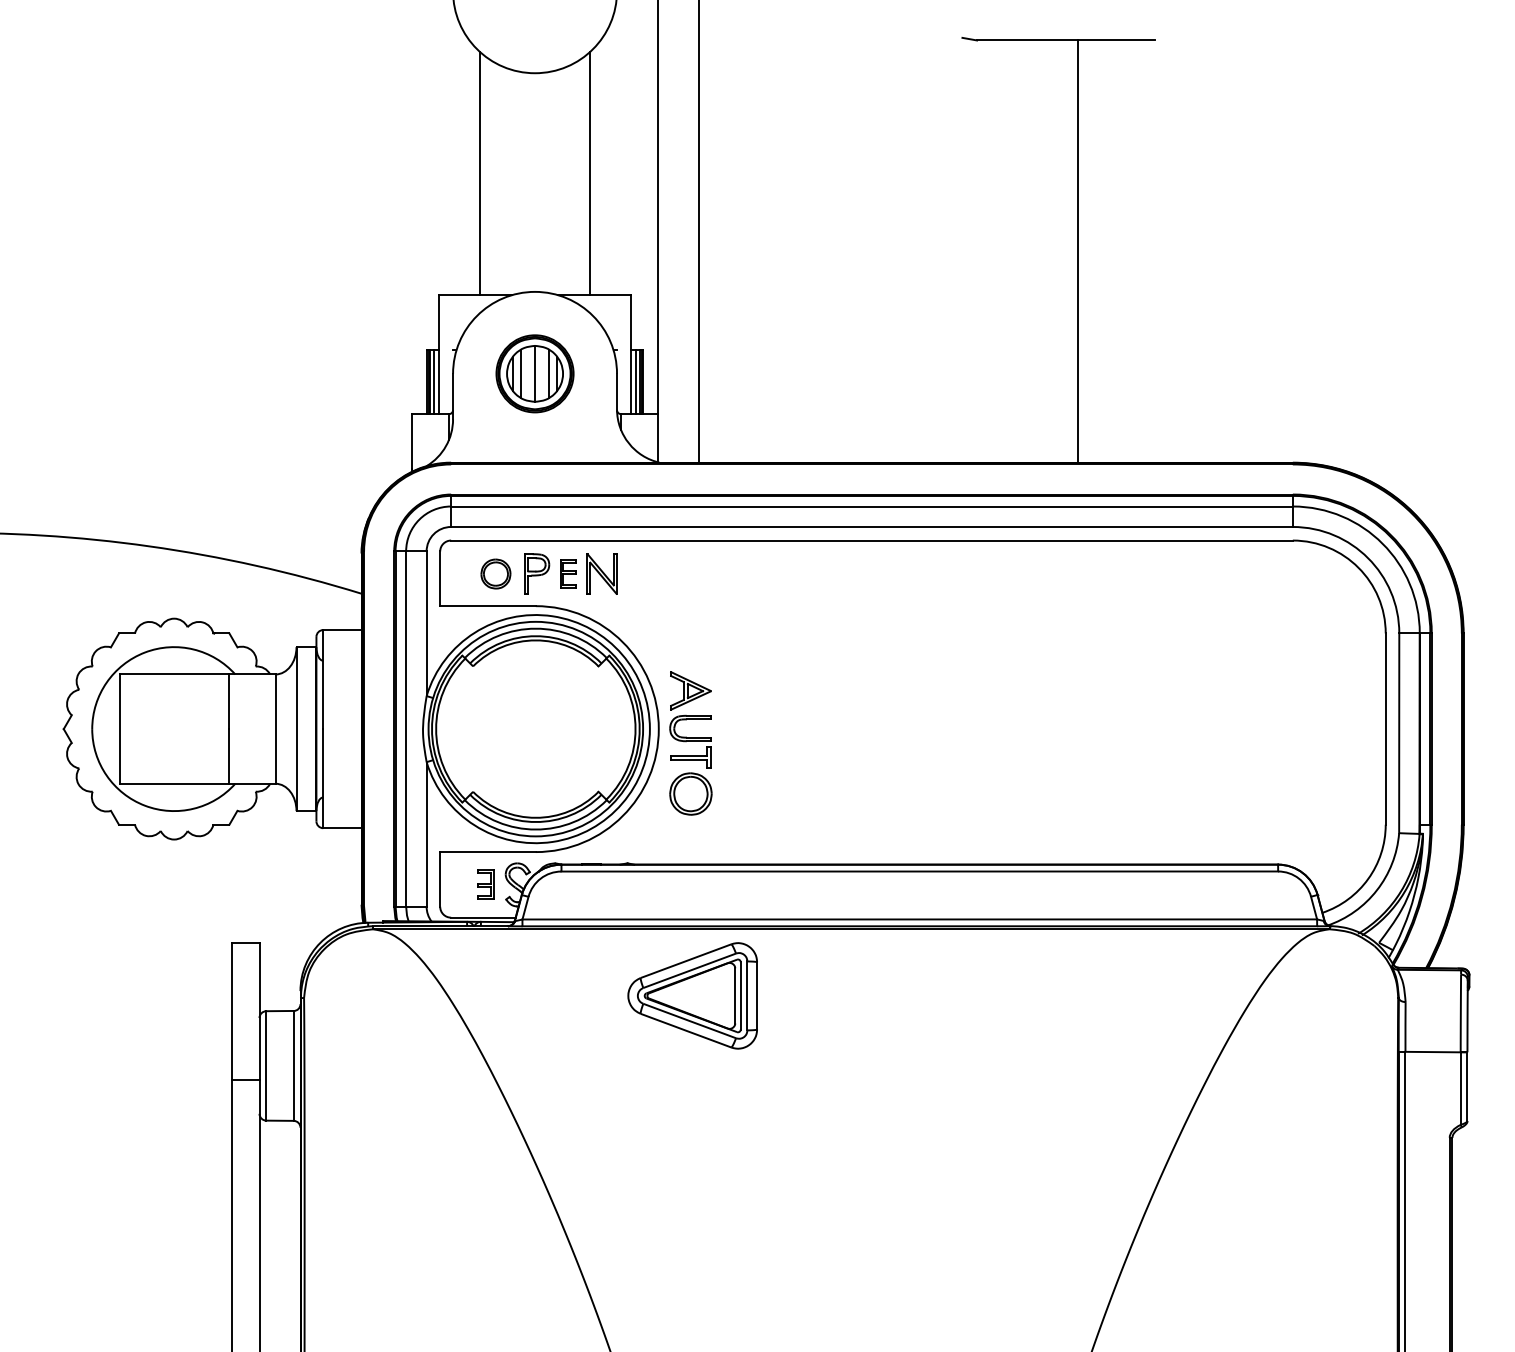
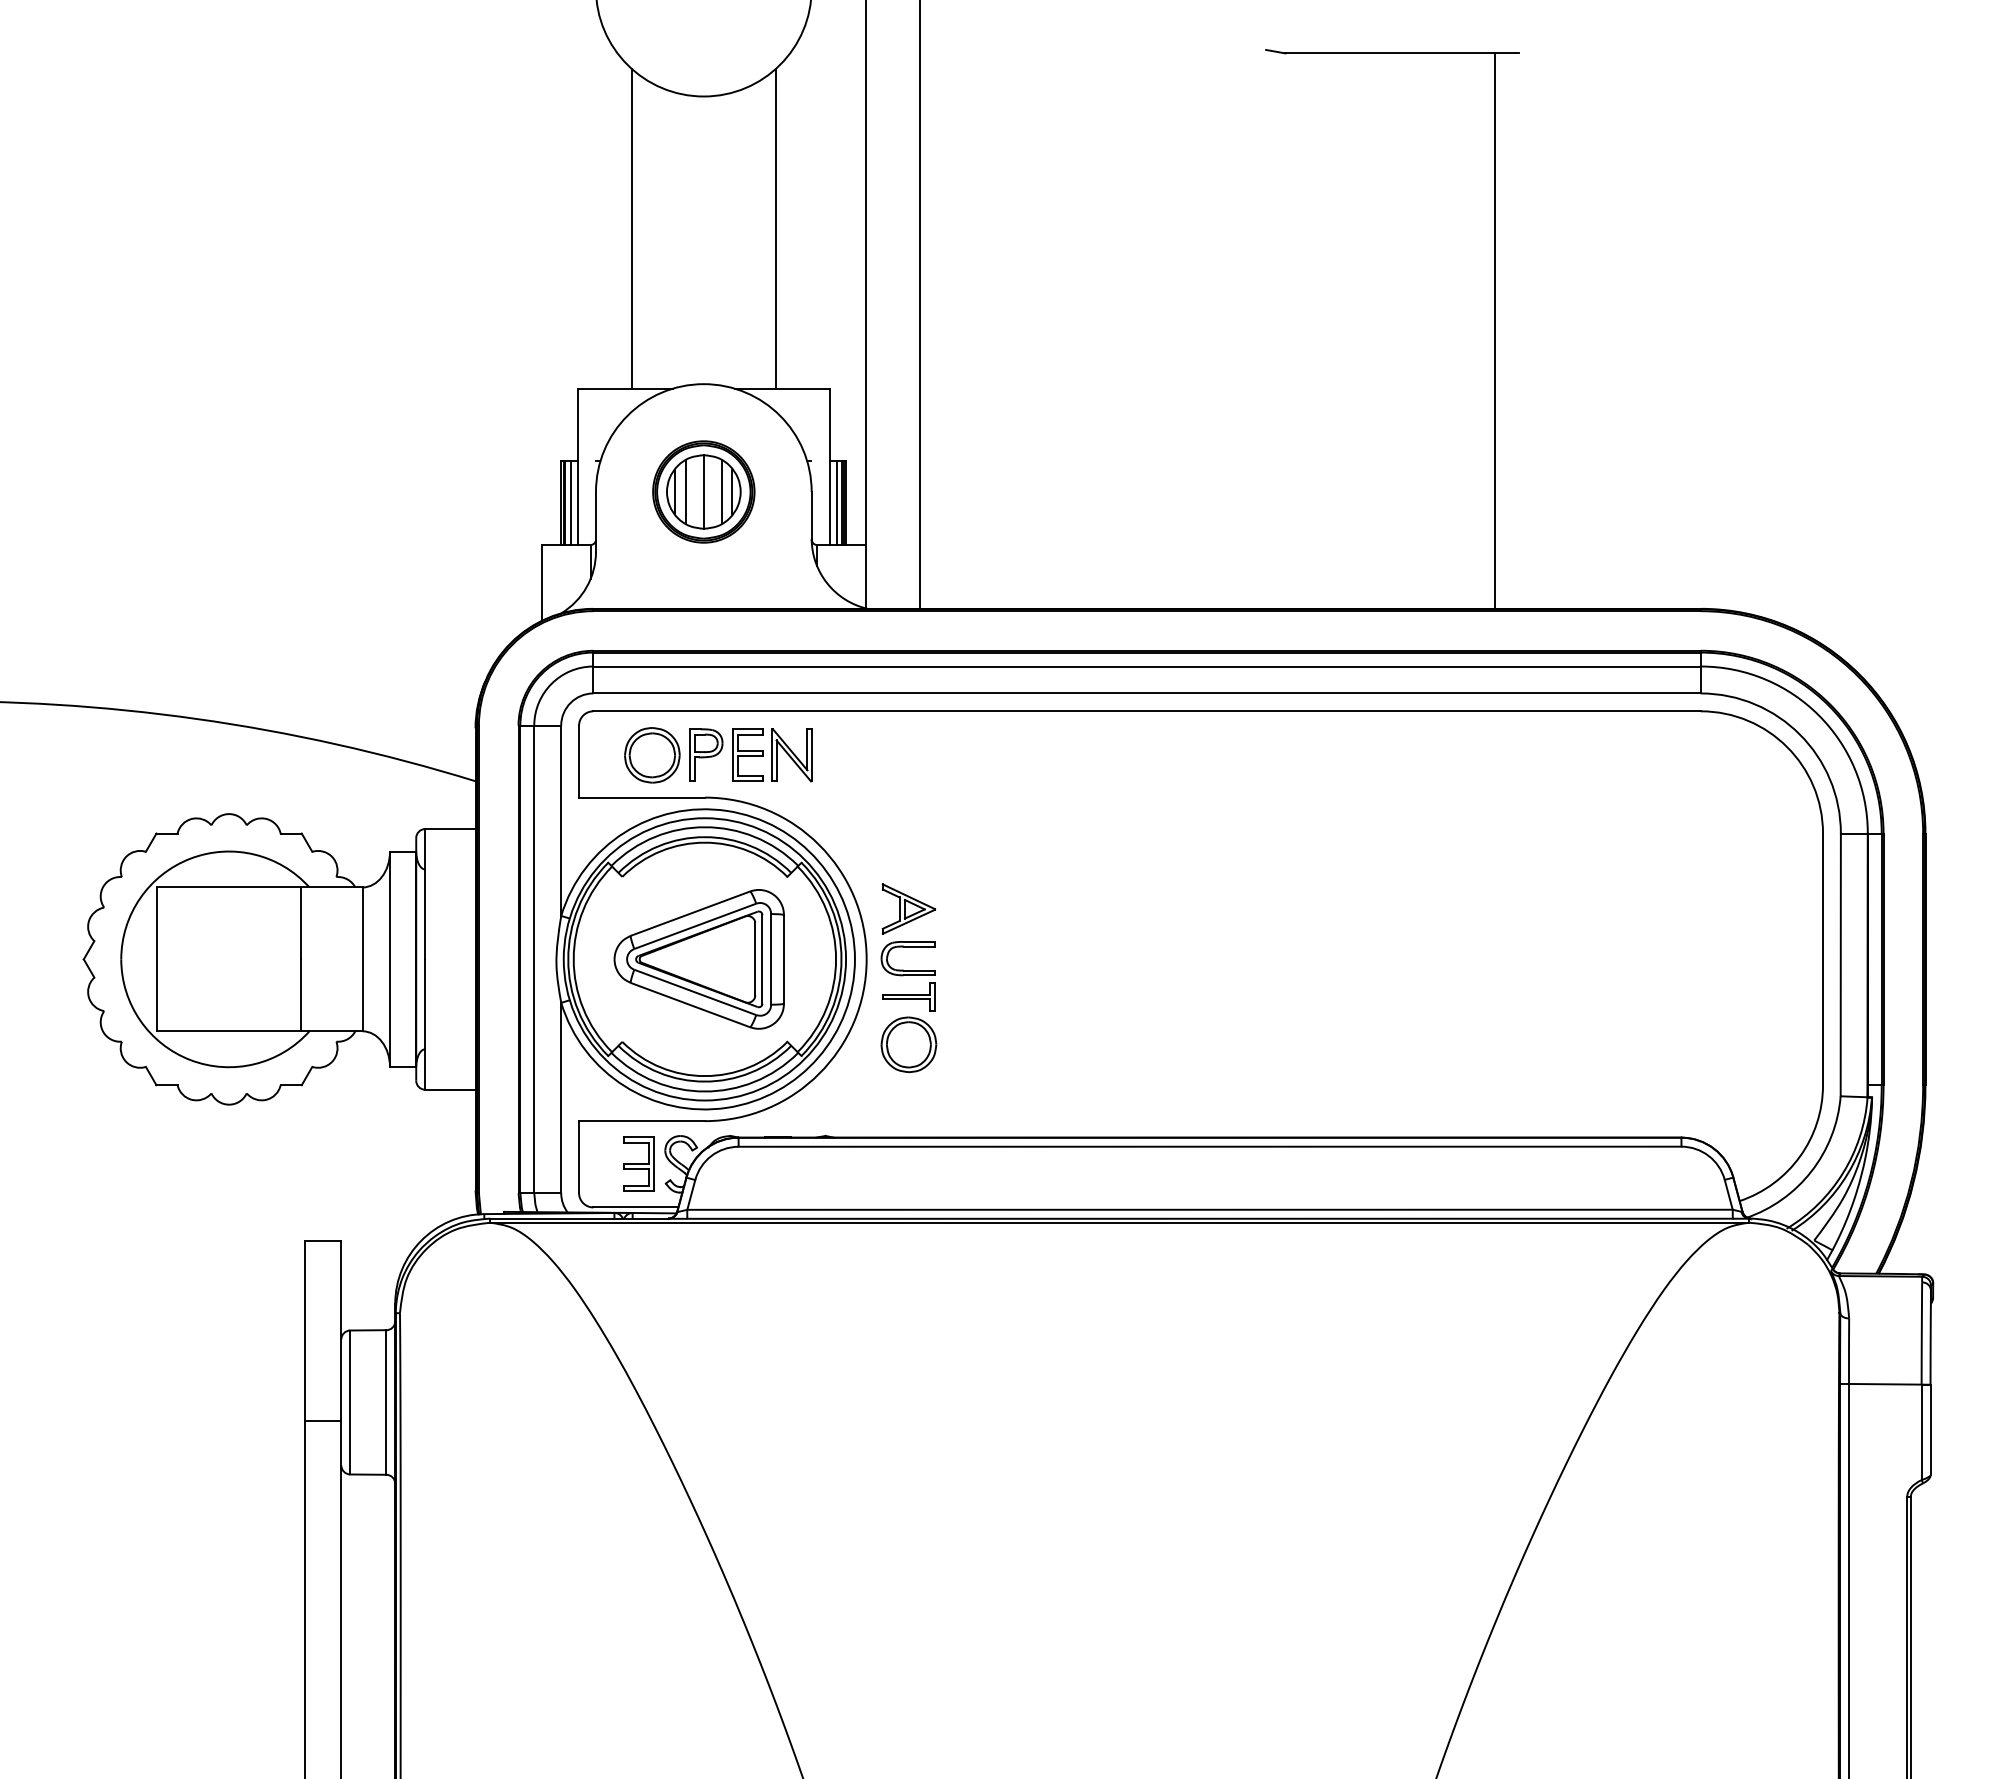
line: (1077, 251) -> (1494, 330), moved
part: (568, 573) -> (747, 754), size x1.43
part: (496, 574) -> (652, 755), size x1.43
part: (485, 884) -> (638, 1163), size x1.43
part: (692, 996) -> (698, 959), moved

